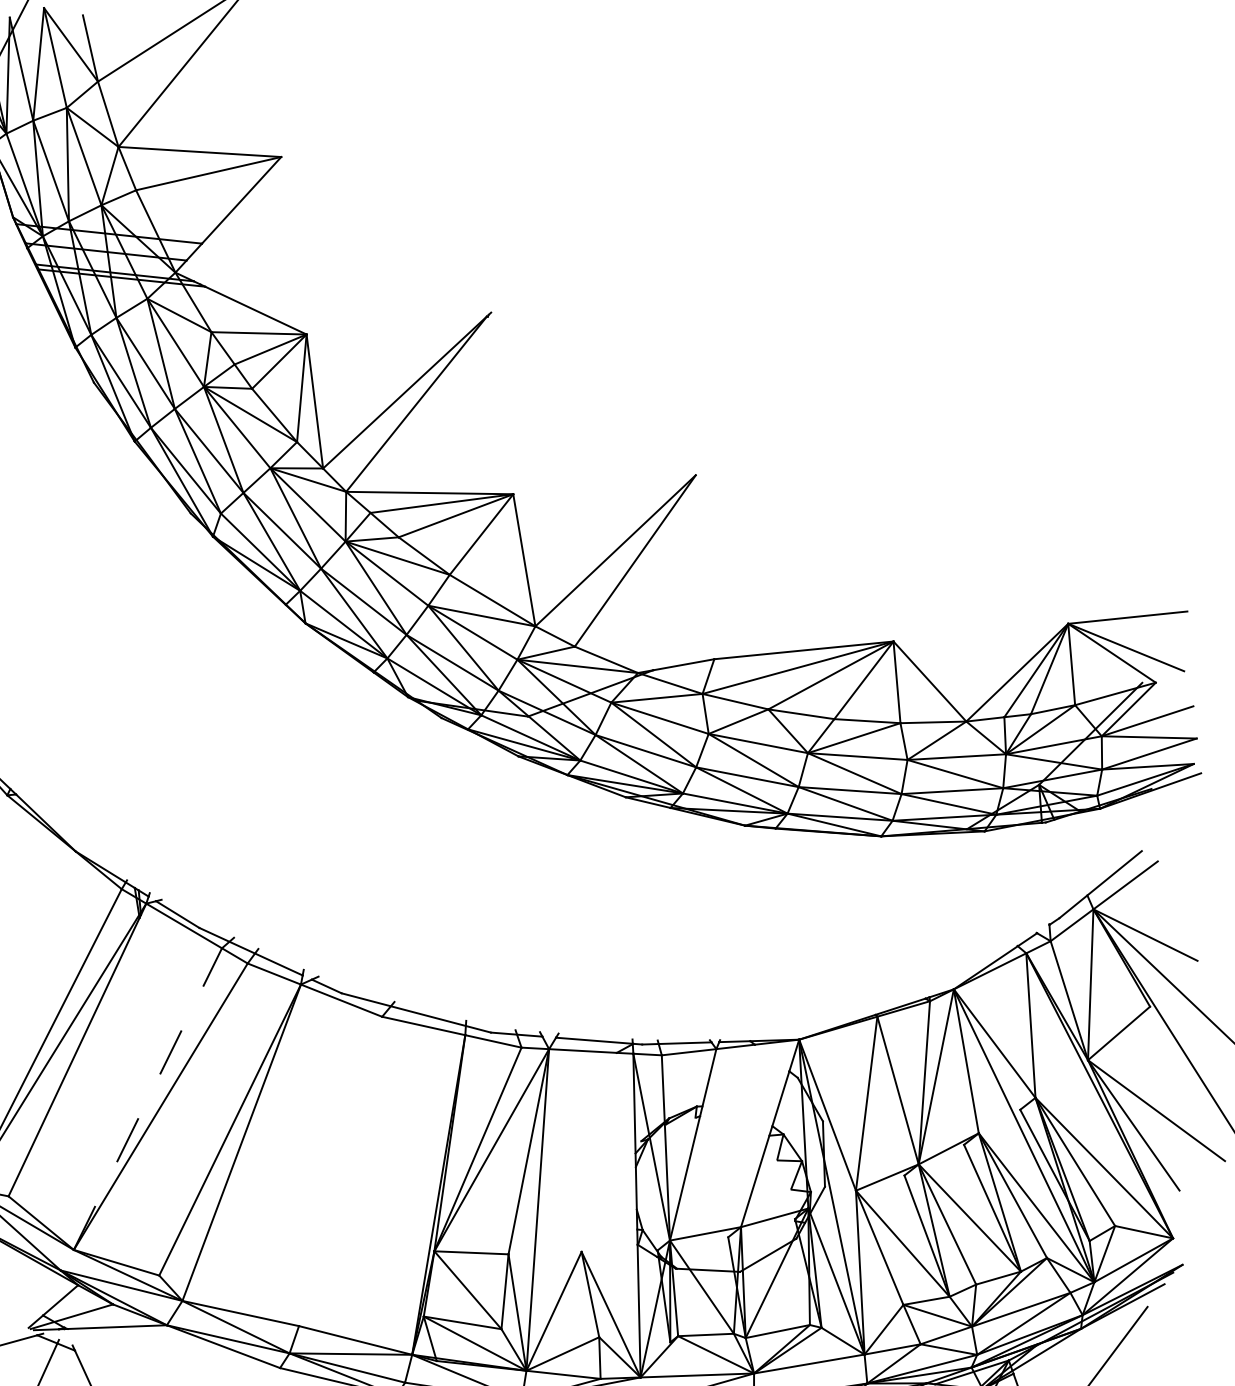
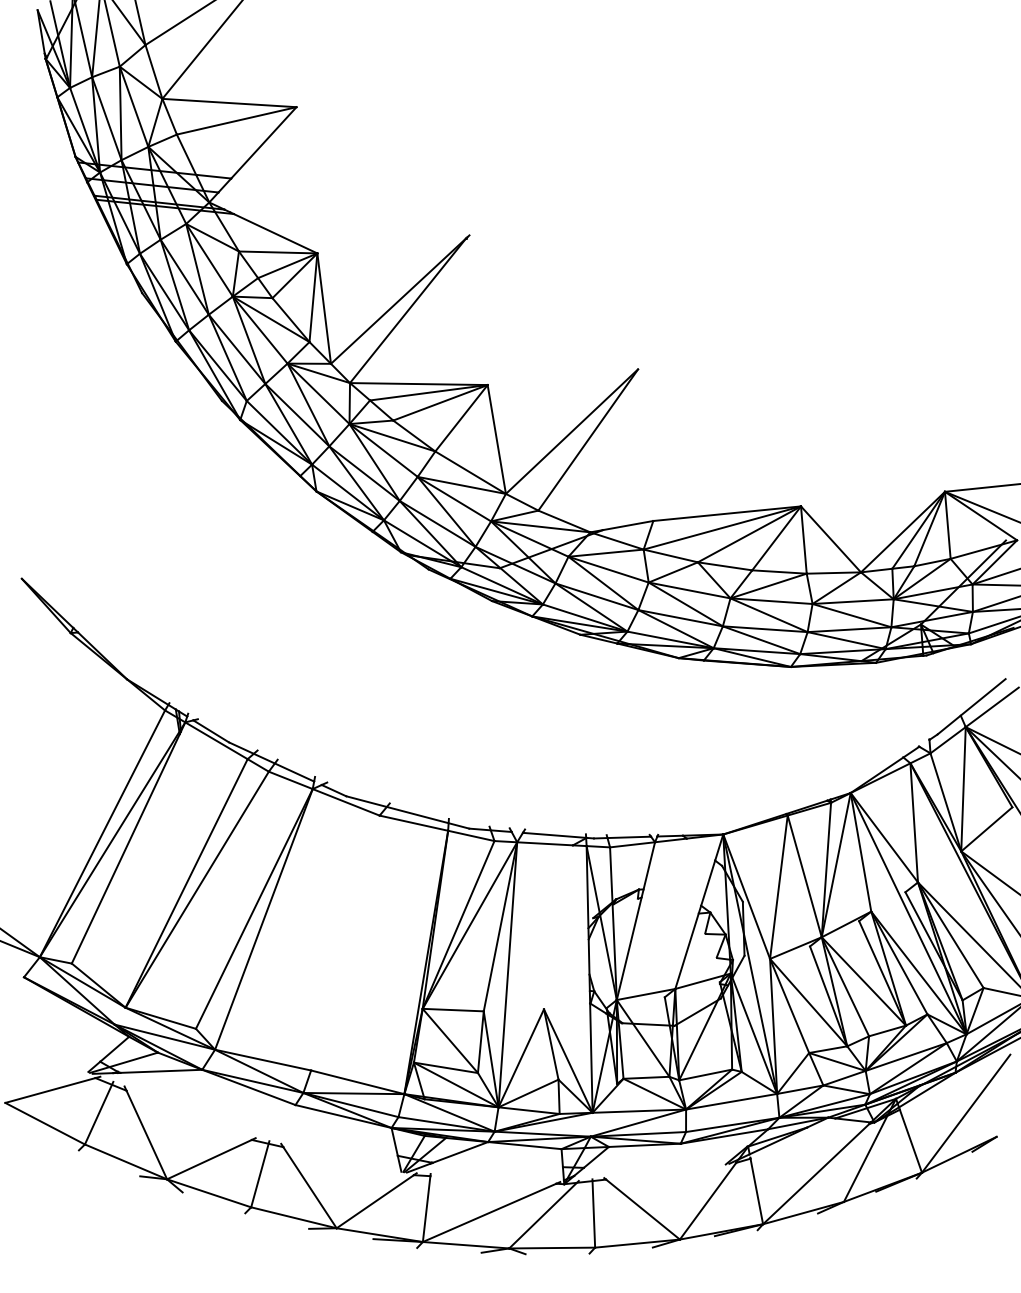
line: (147, 1099) -> (186, 883), dashed -> solid

